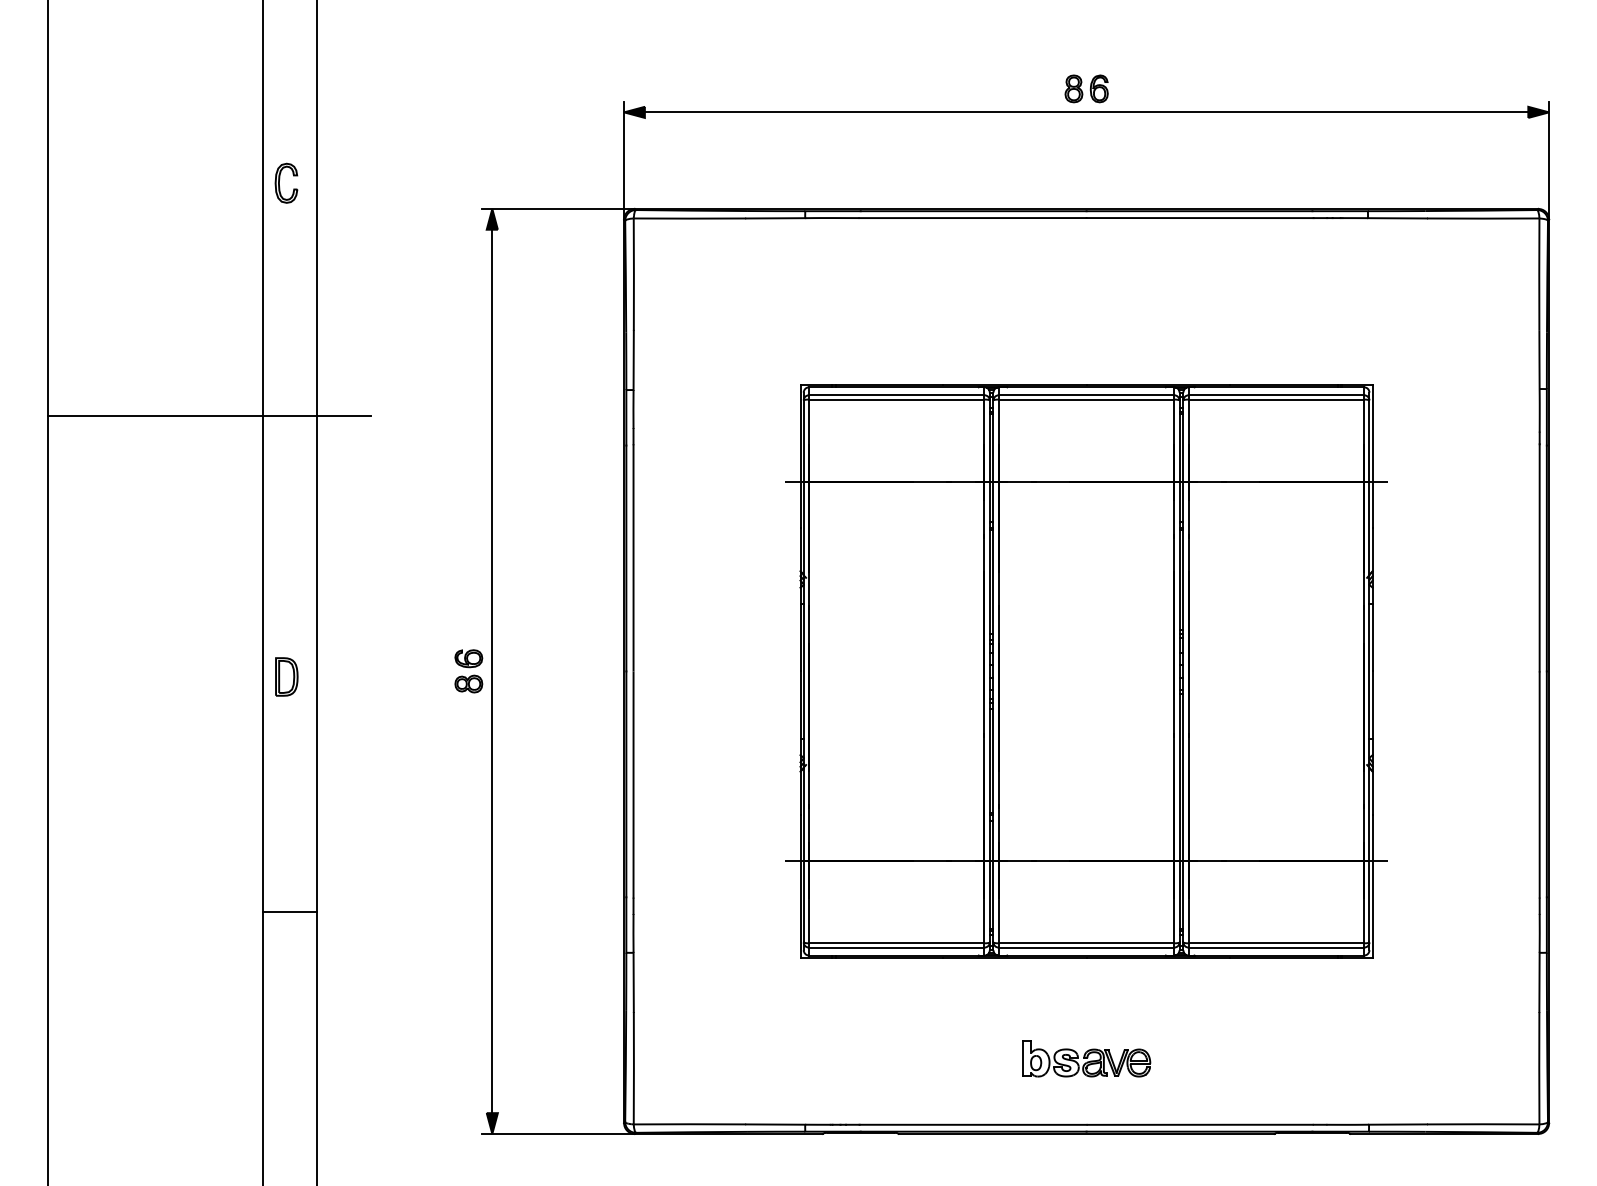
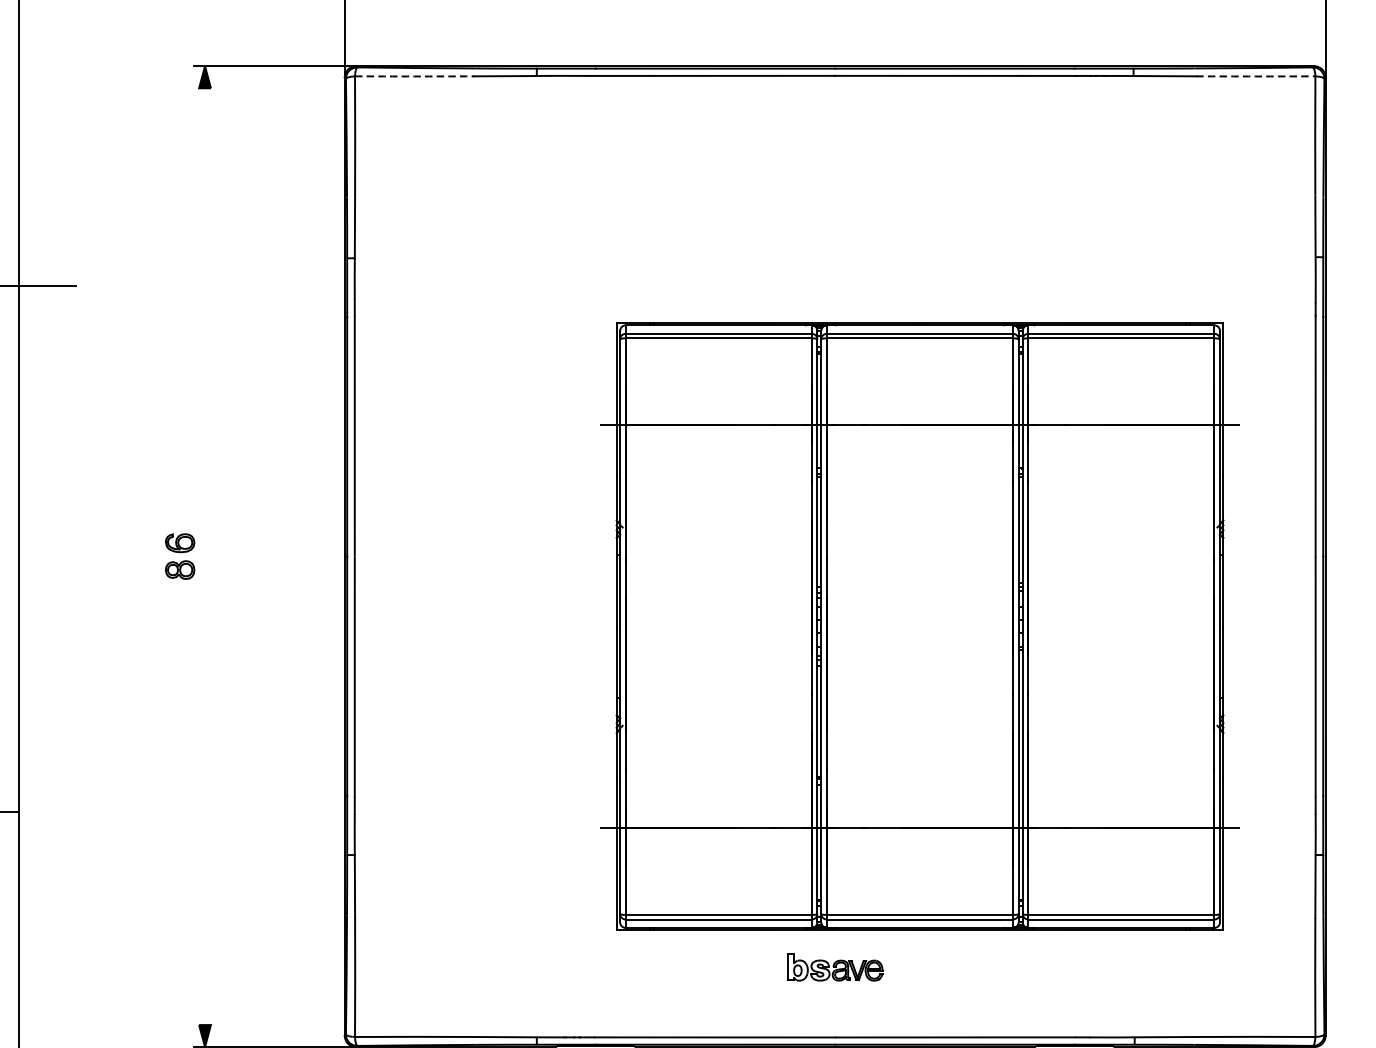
arc: (689, 218) -> (414, 76), solid -> dashed
arc: (1483, 218) -> (1256, 76), solid -> dashed
line: (492, 671) -> (205, 556), removed
part: (1086, 671) -> (919, 626), moved
part: (1086, 1058) -> (835, 967), size x0.7

